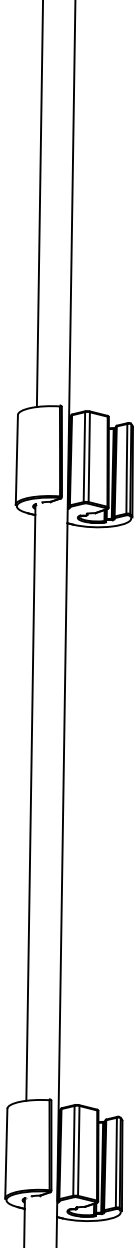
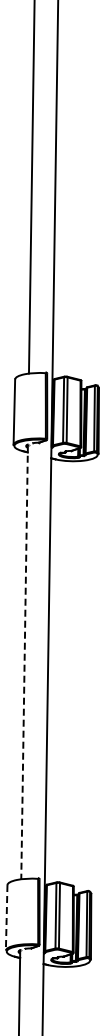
line: (30, 803) -> (24, 662), solid -> dashed
line: (6, 1153) -> (6, 917), solid -> dashed

